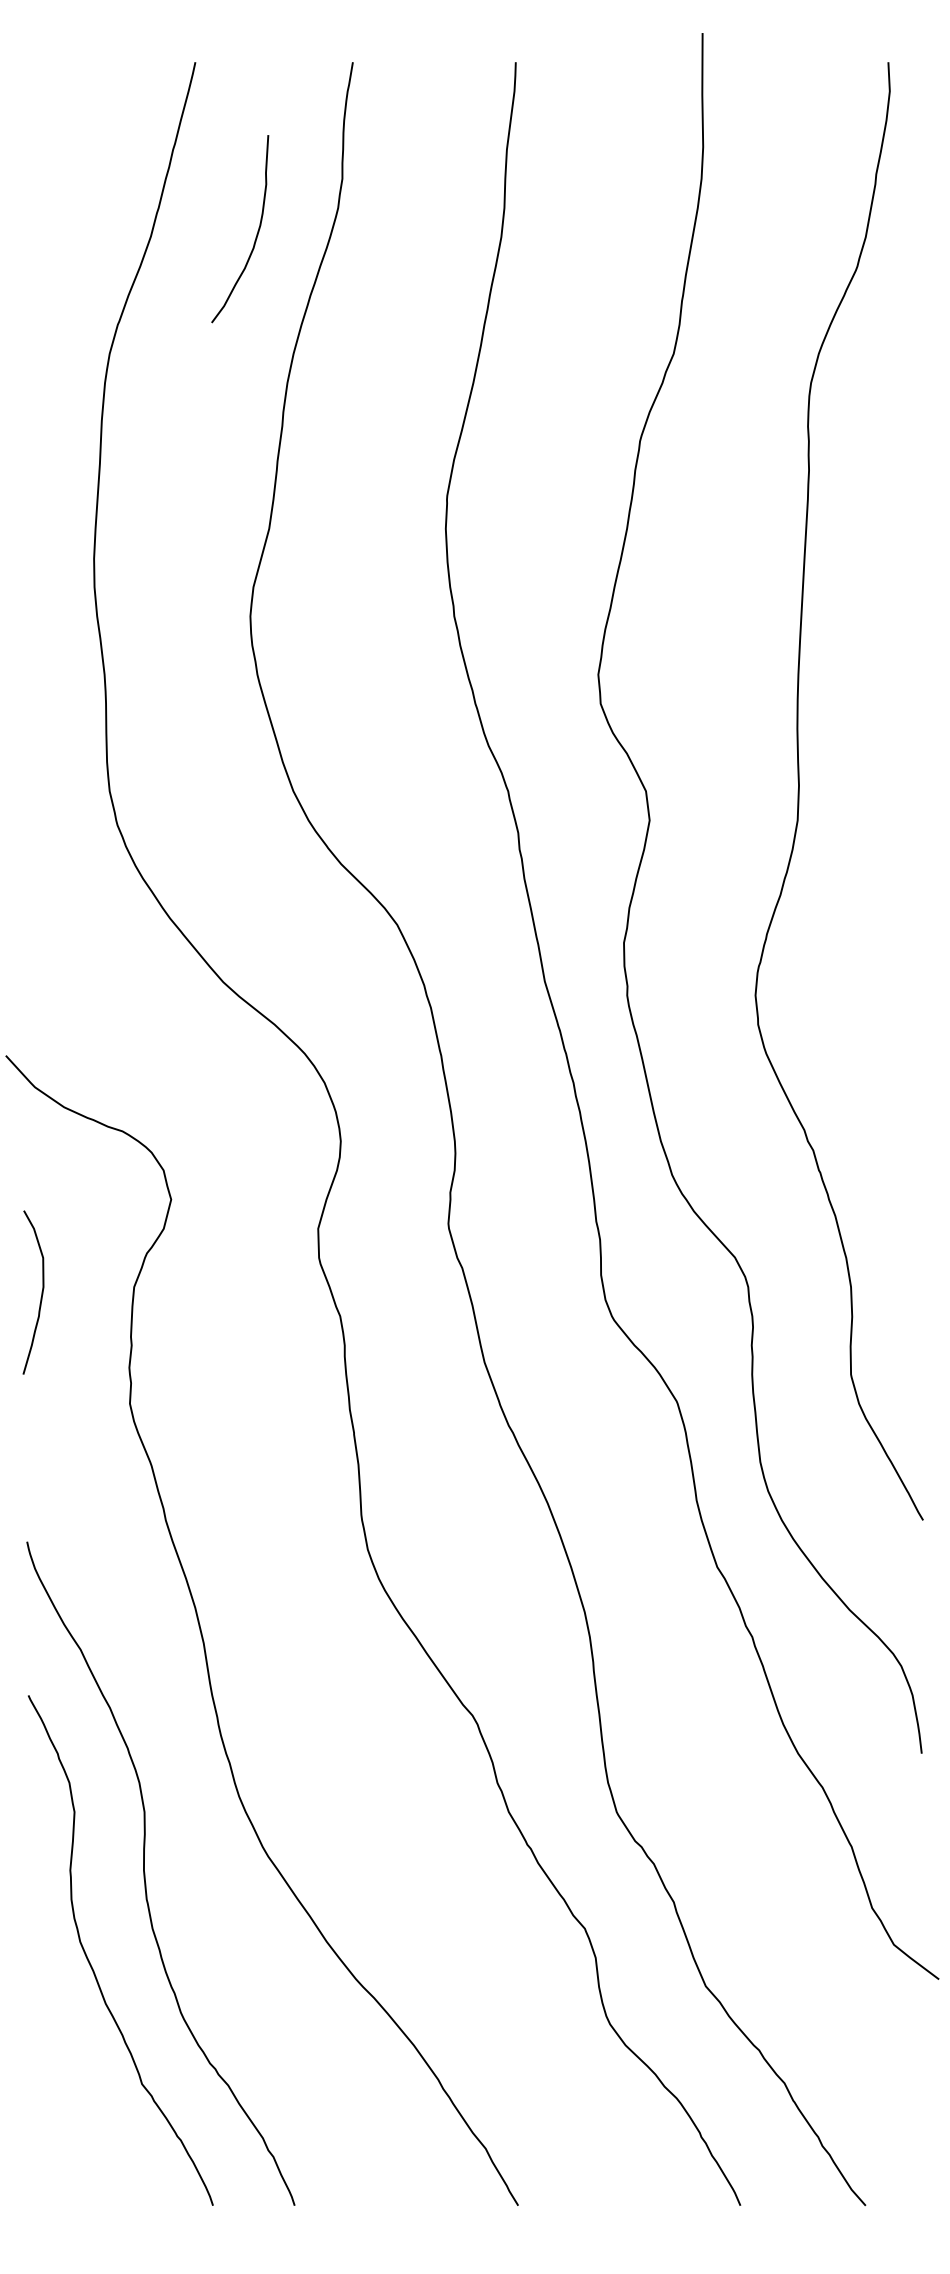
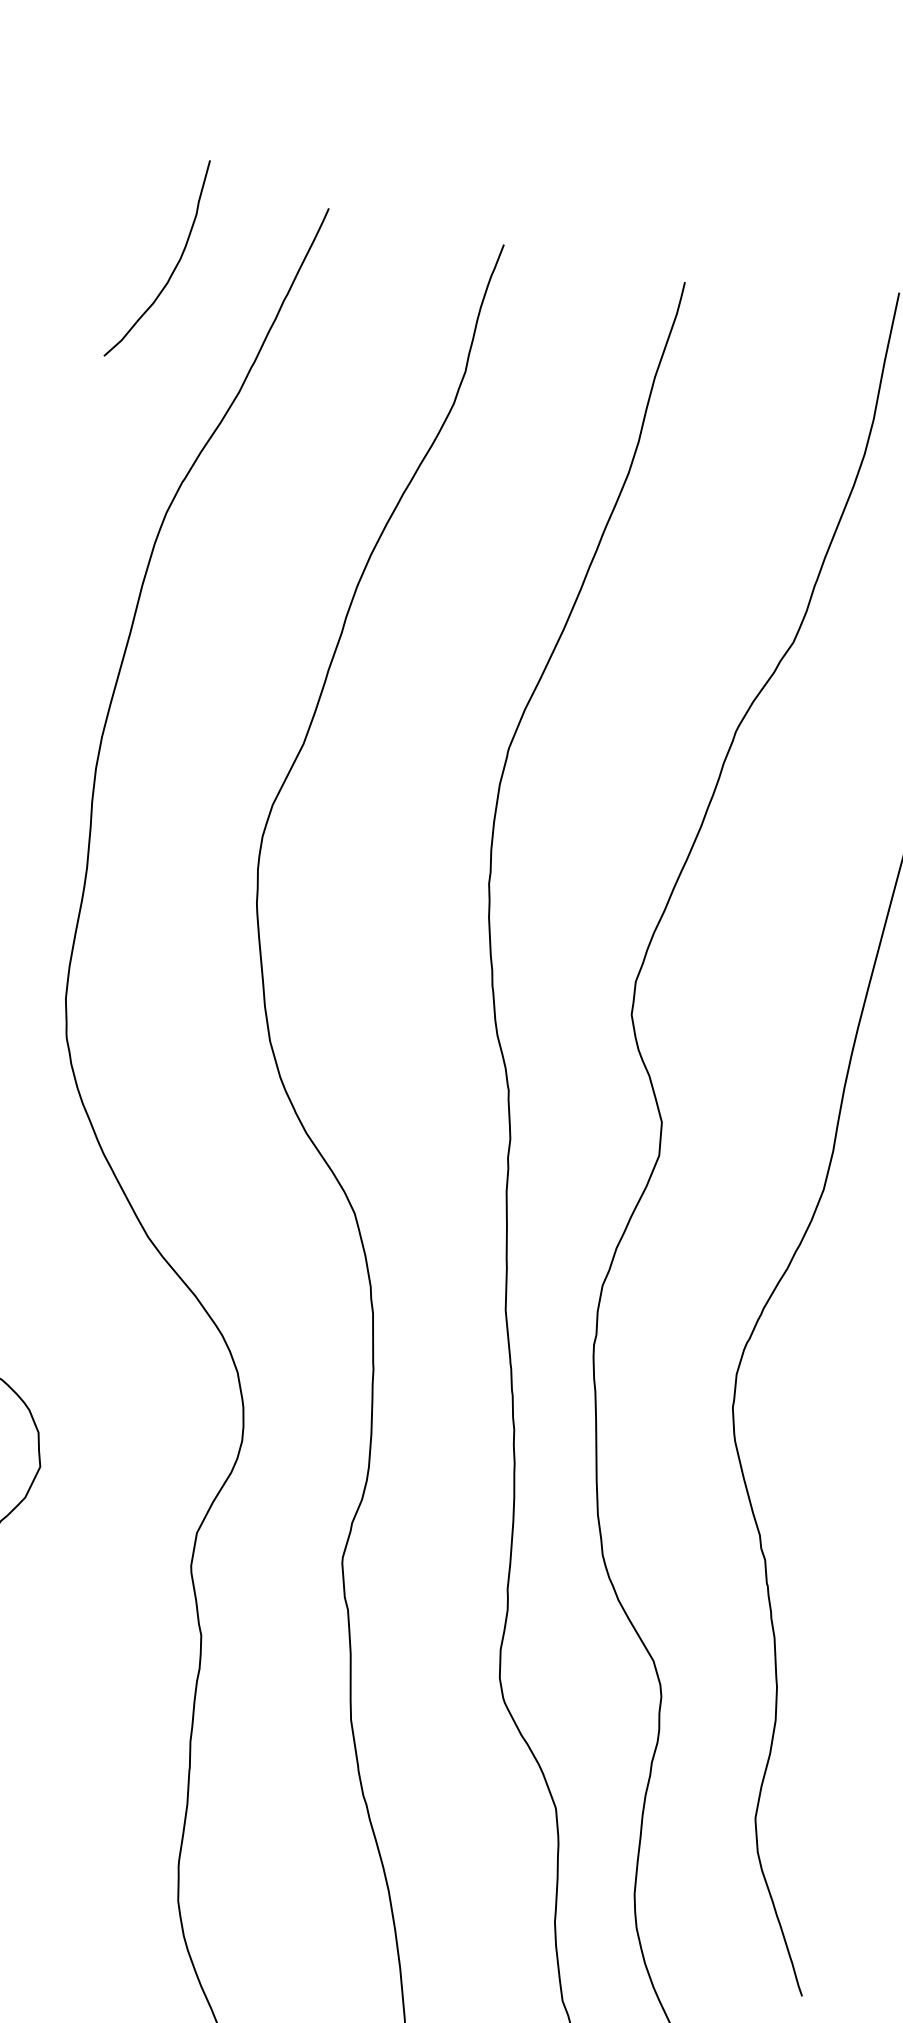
curve: (256, 234) -> (174, 268), moved

